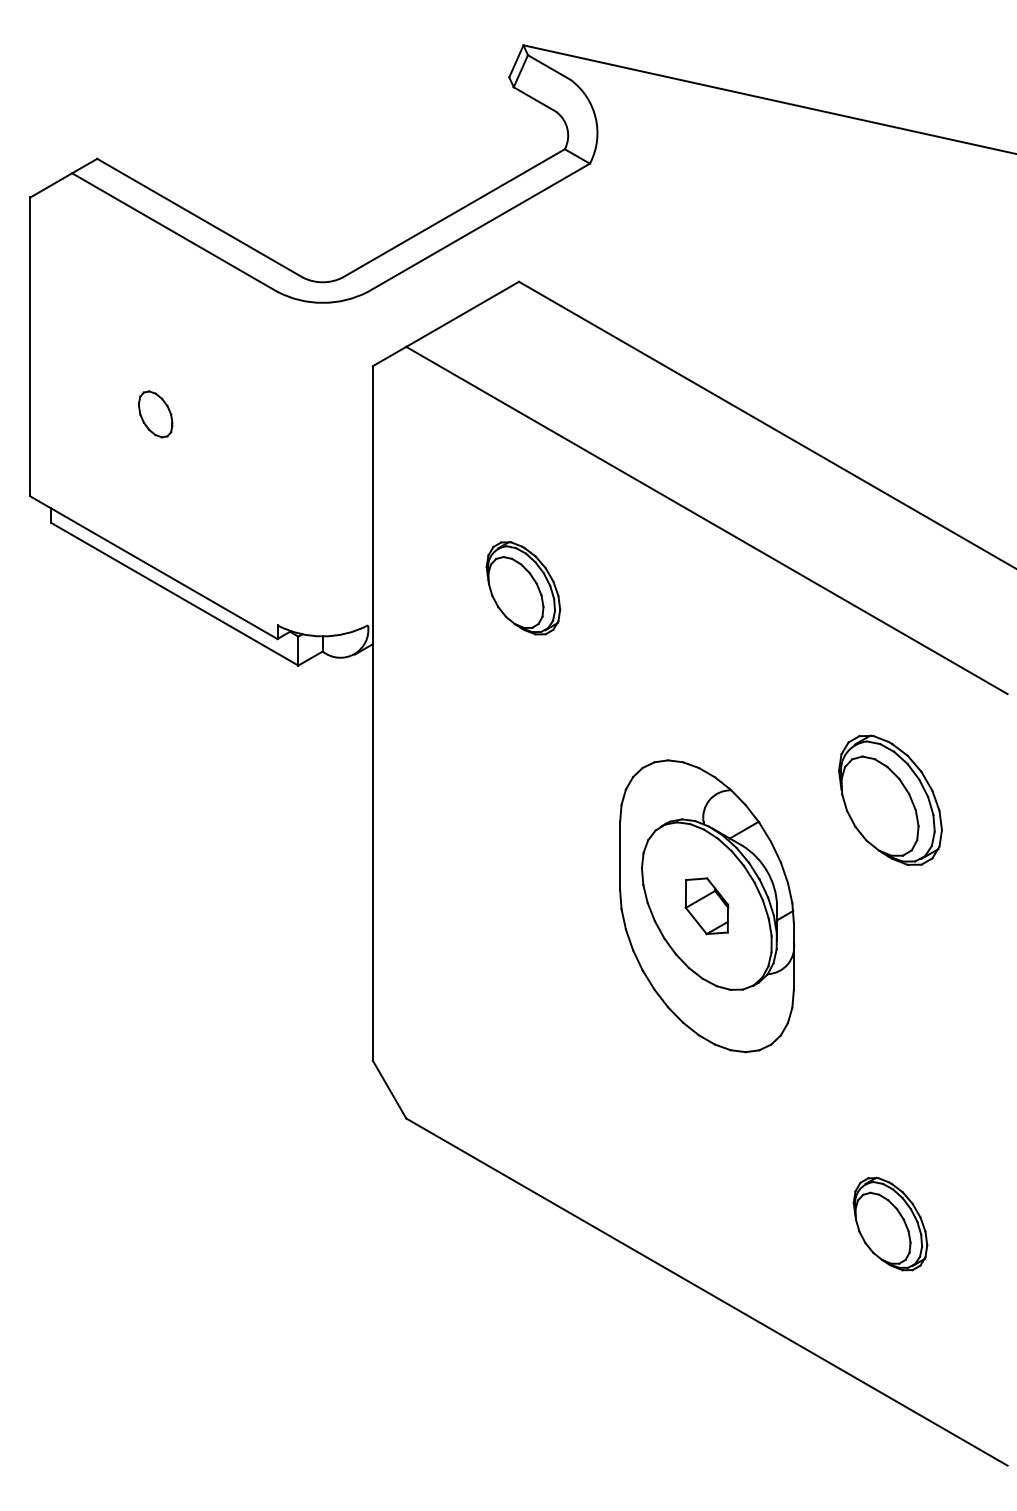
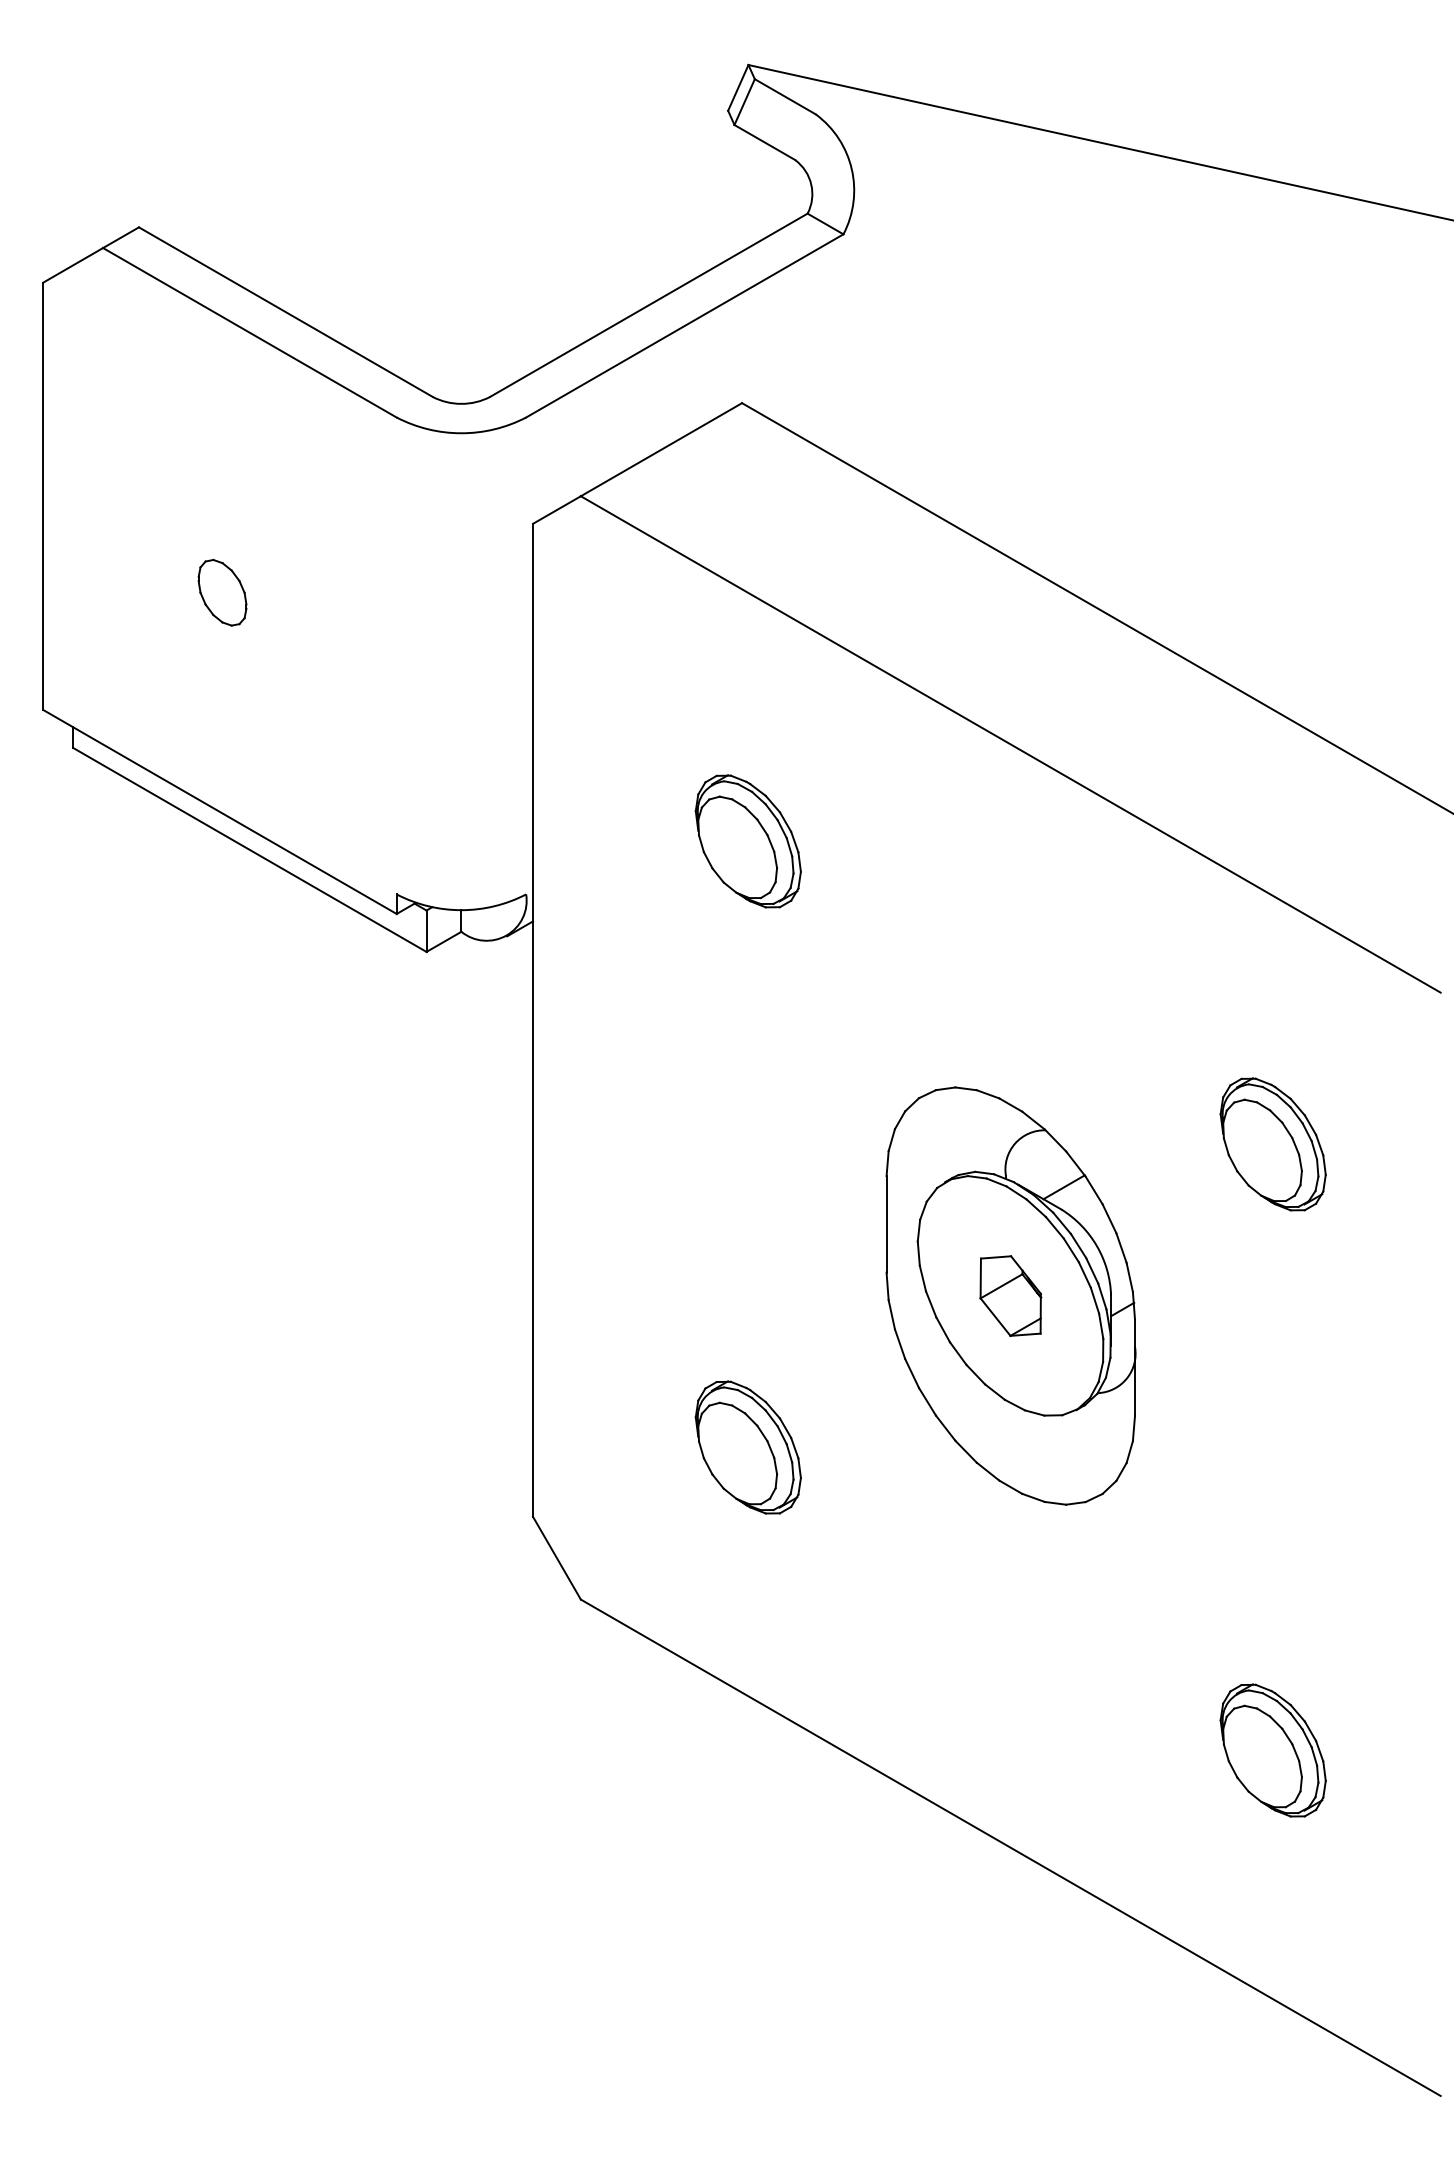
part: (890, 799) -> (1273, 1143), size x0.71
part: (523, 1011) -> (748, 1446), added

